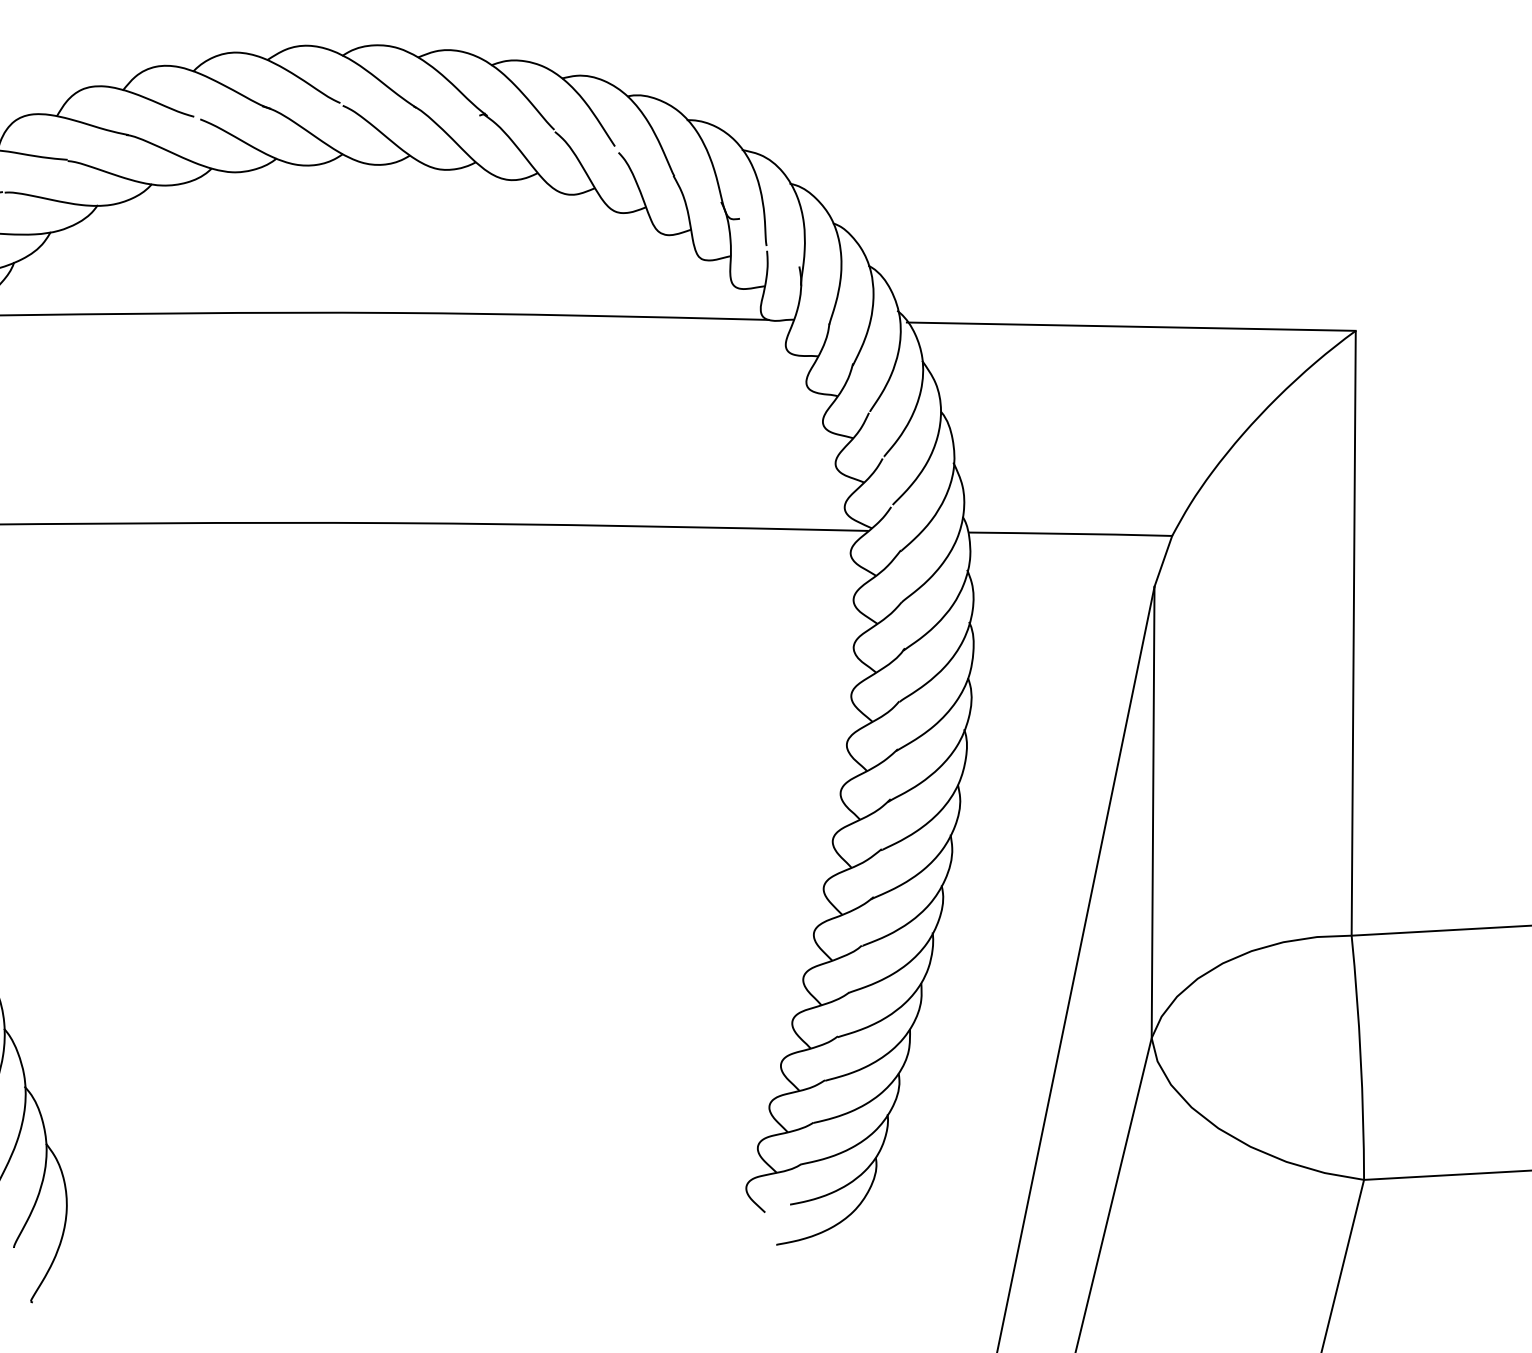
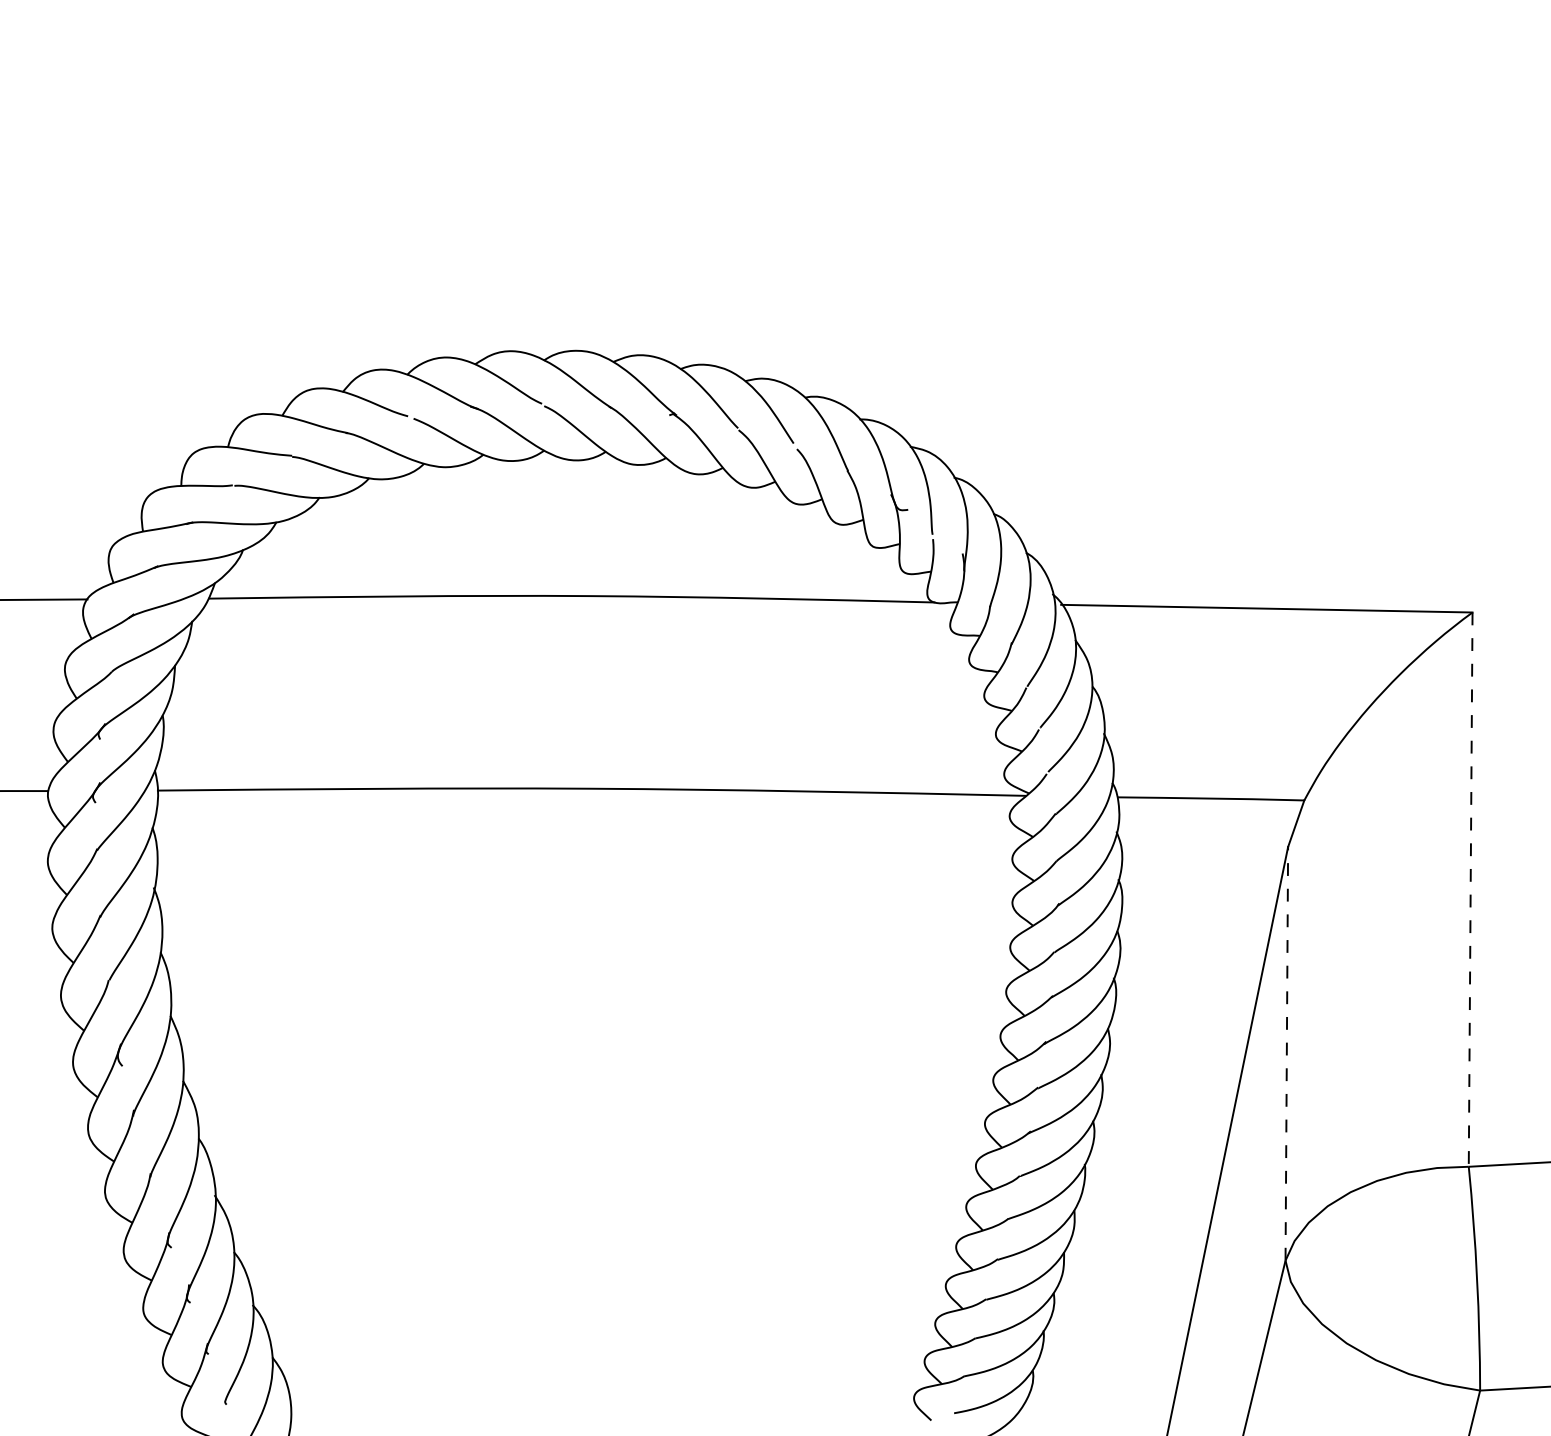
line: (1353, 634) -> (1470, 890), solid -> dashed
line: (1152, 813) -> (1286, 1054), solid -> dashed

